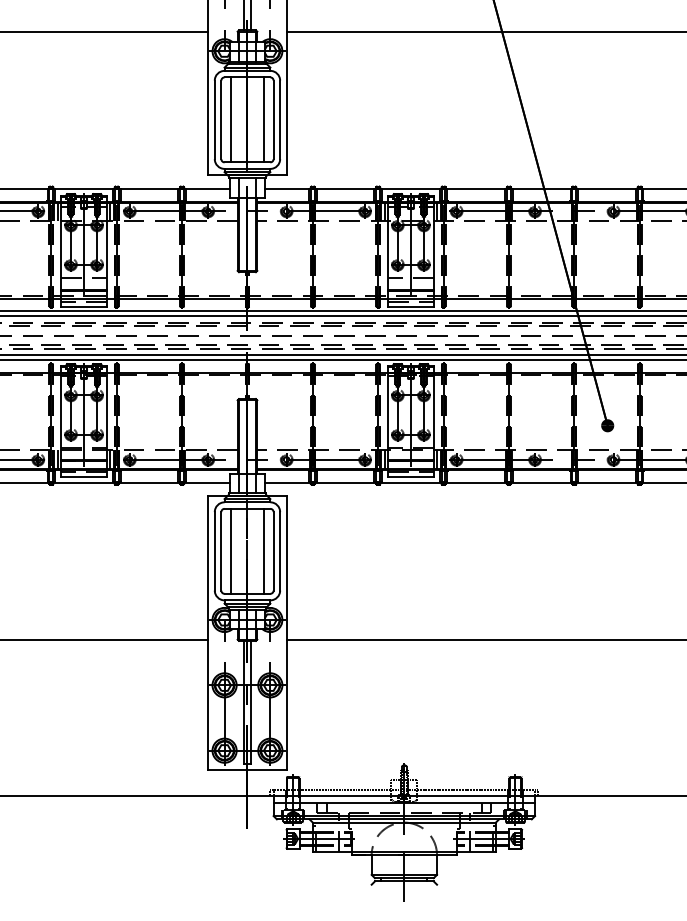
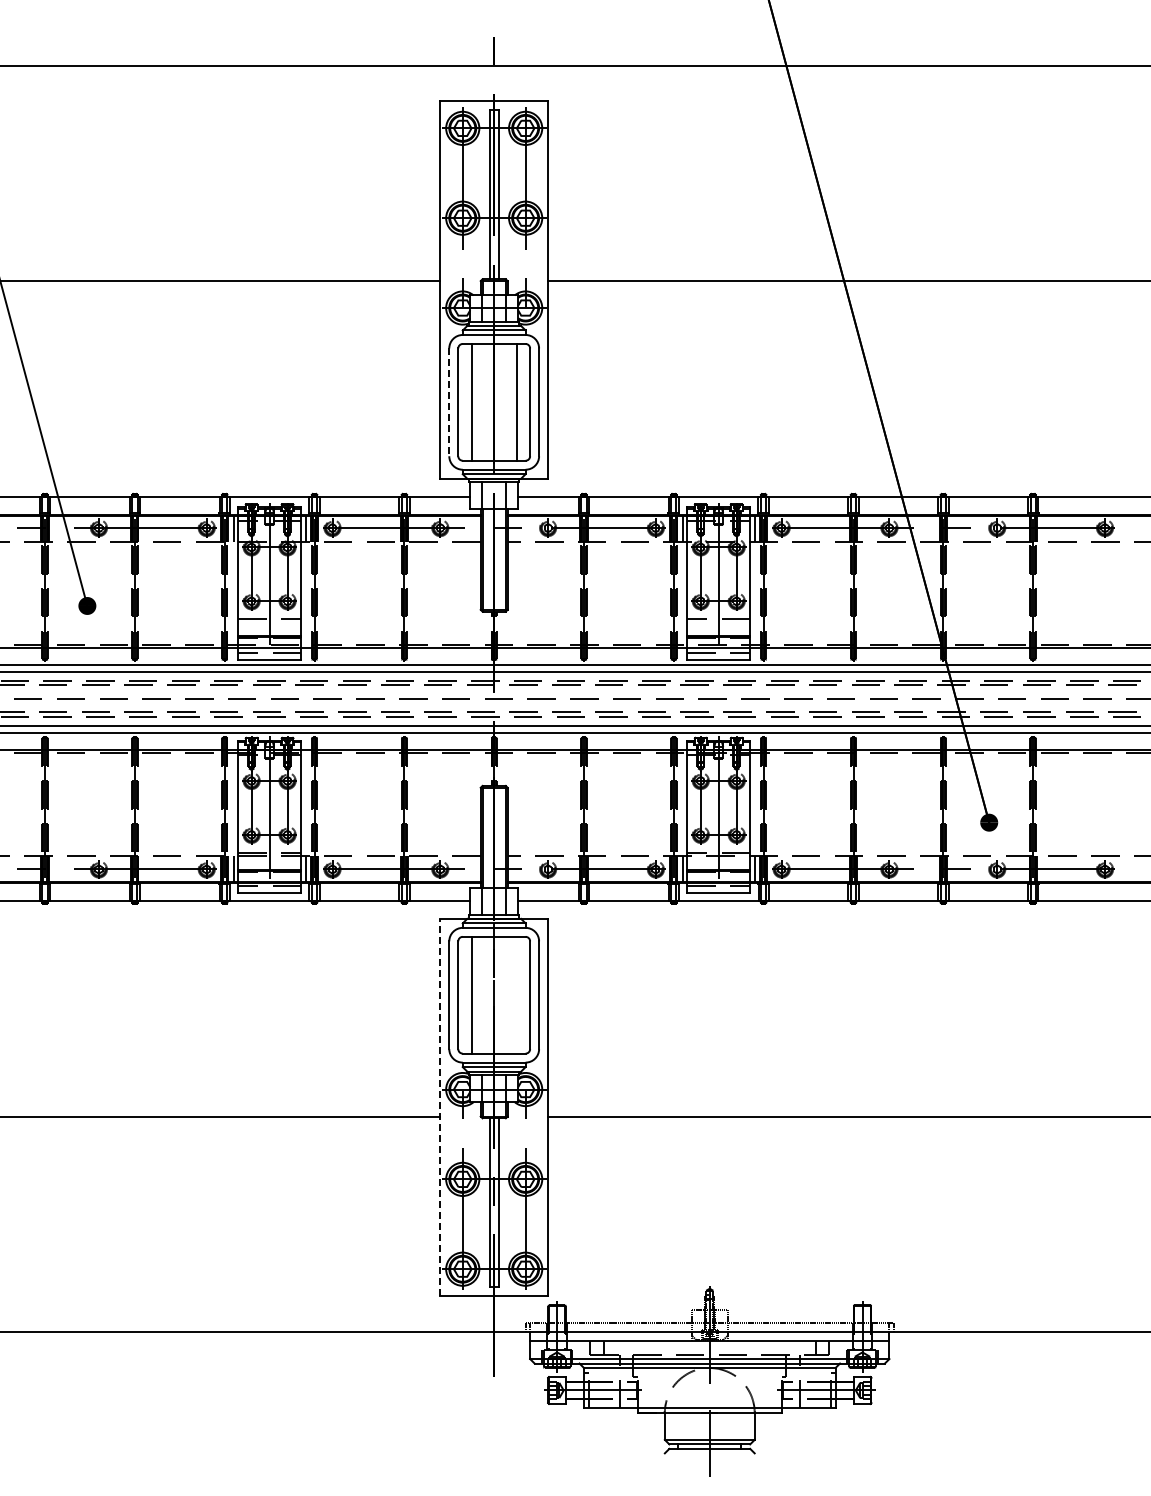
line: (214, 120) -> (449, 402), solid -> dashed
line: (263, 550) -> (516, 994), removed
line: (208, 633) -> (440, 1107), solid -> dashed

